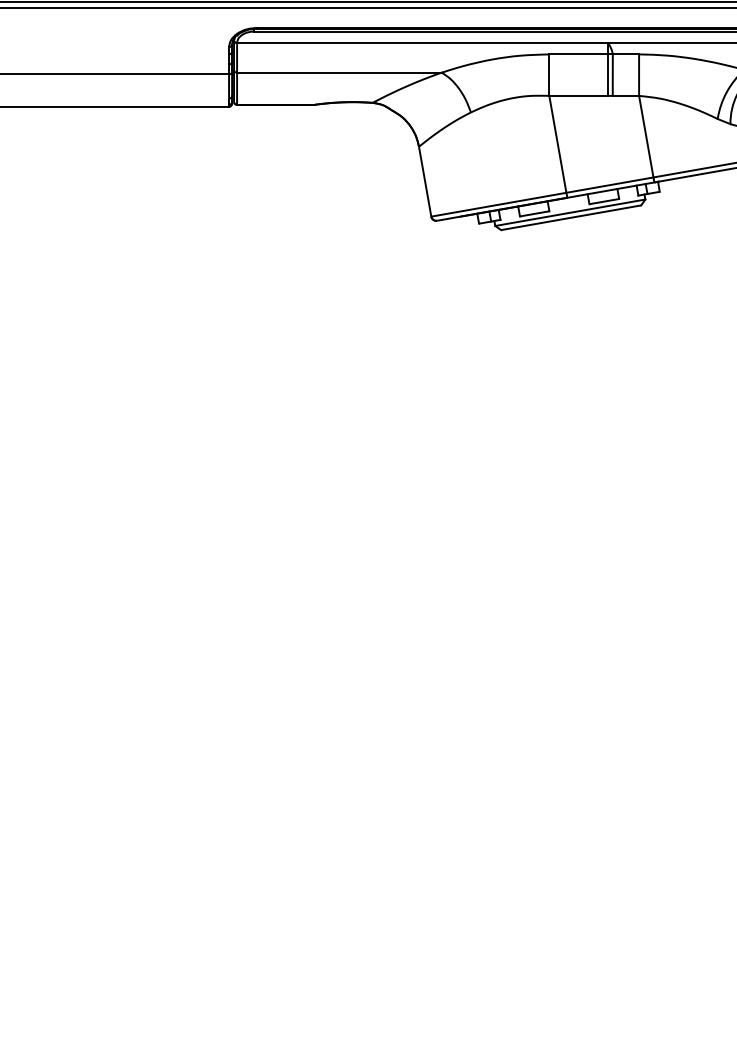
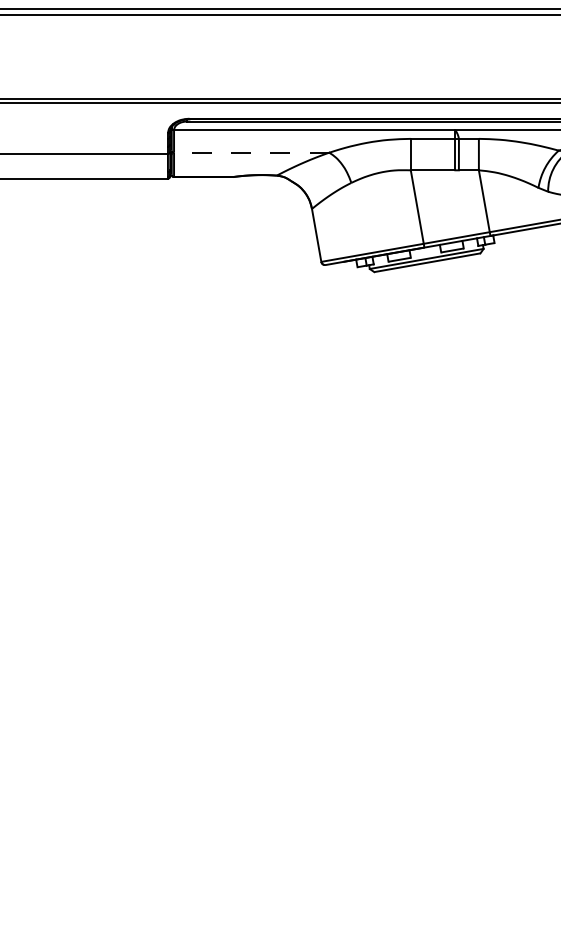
line: (339, 72) -> (251, 152), solid -> dashed

